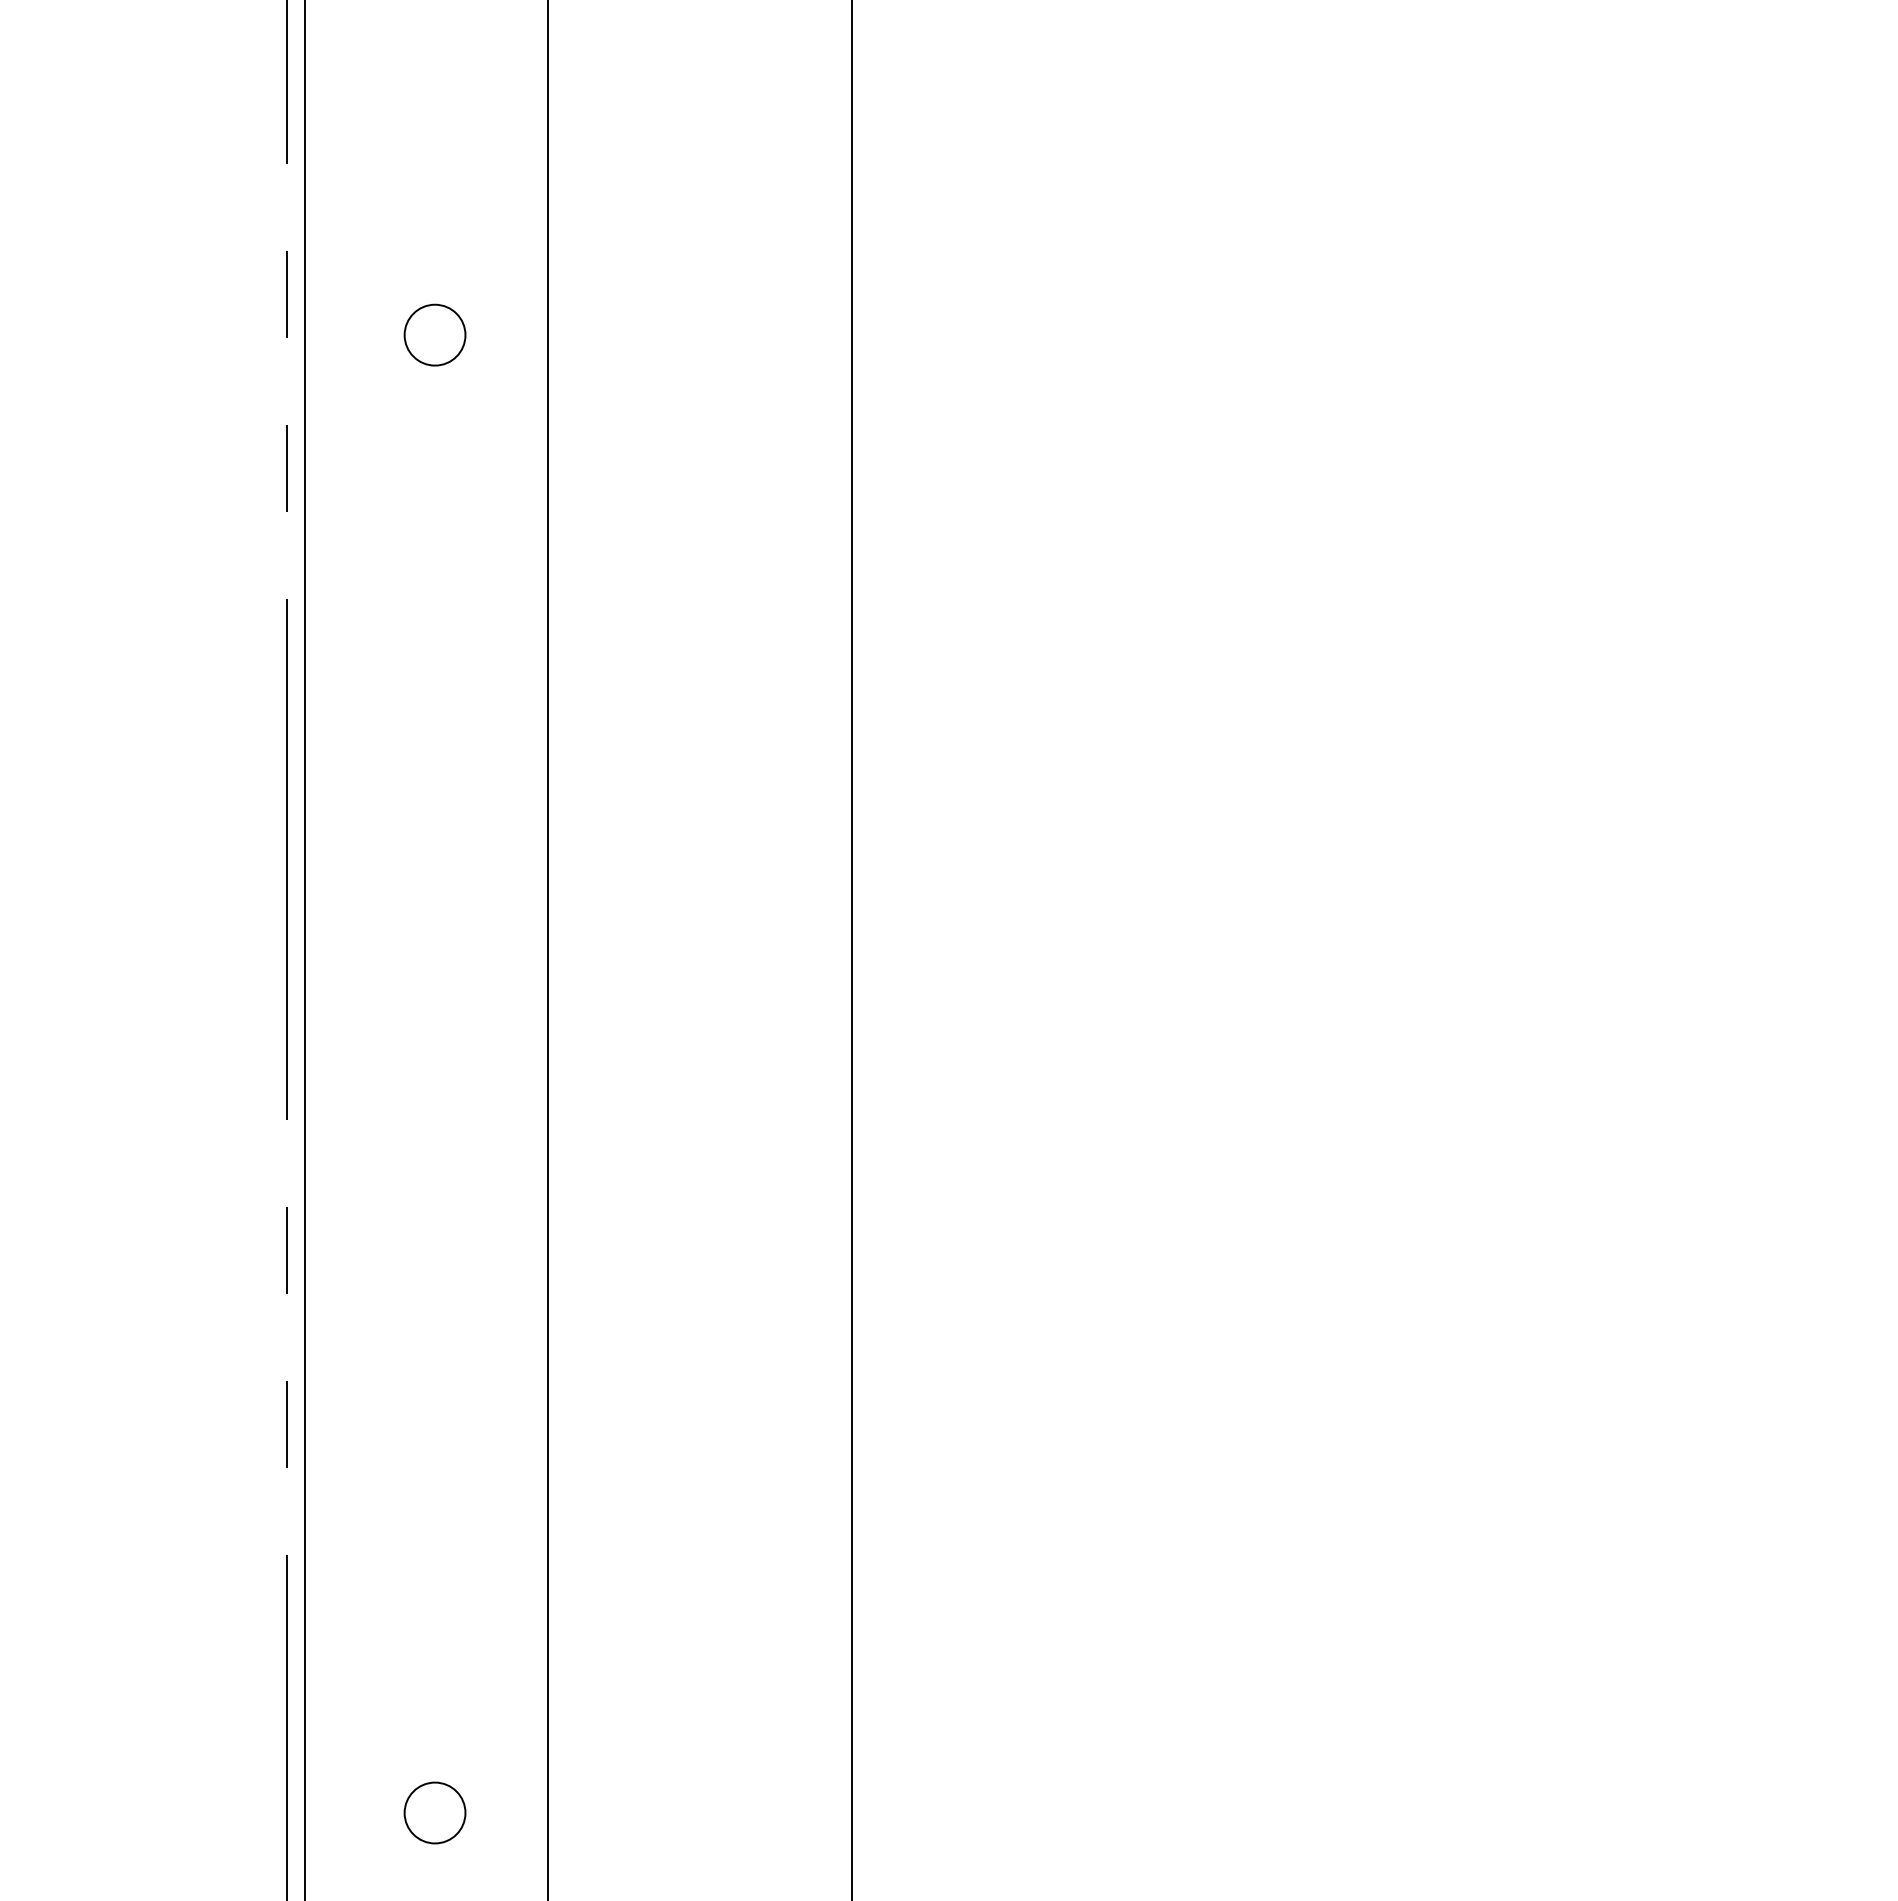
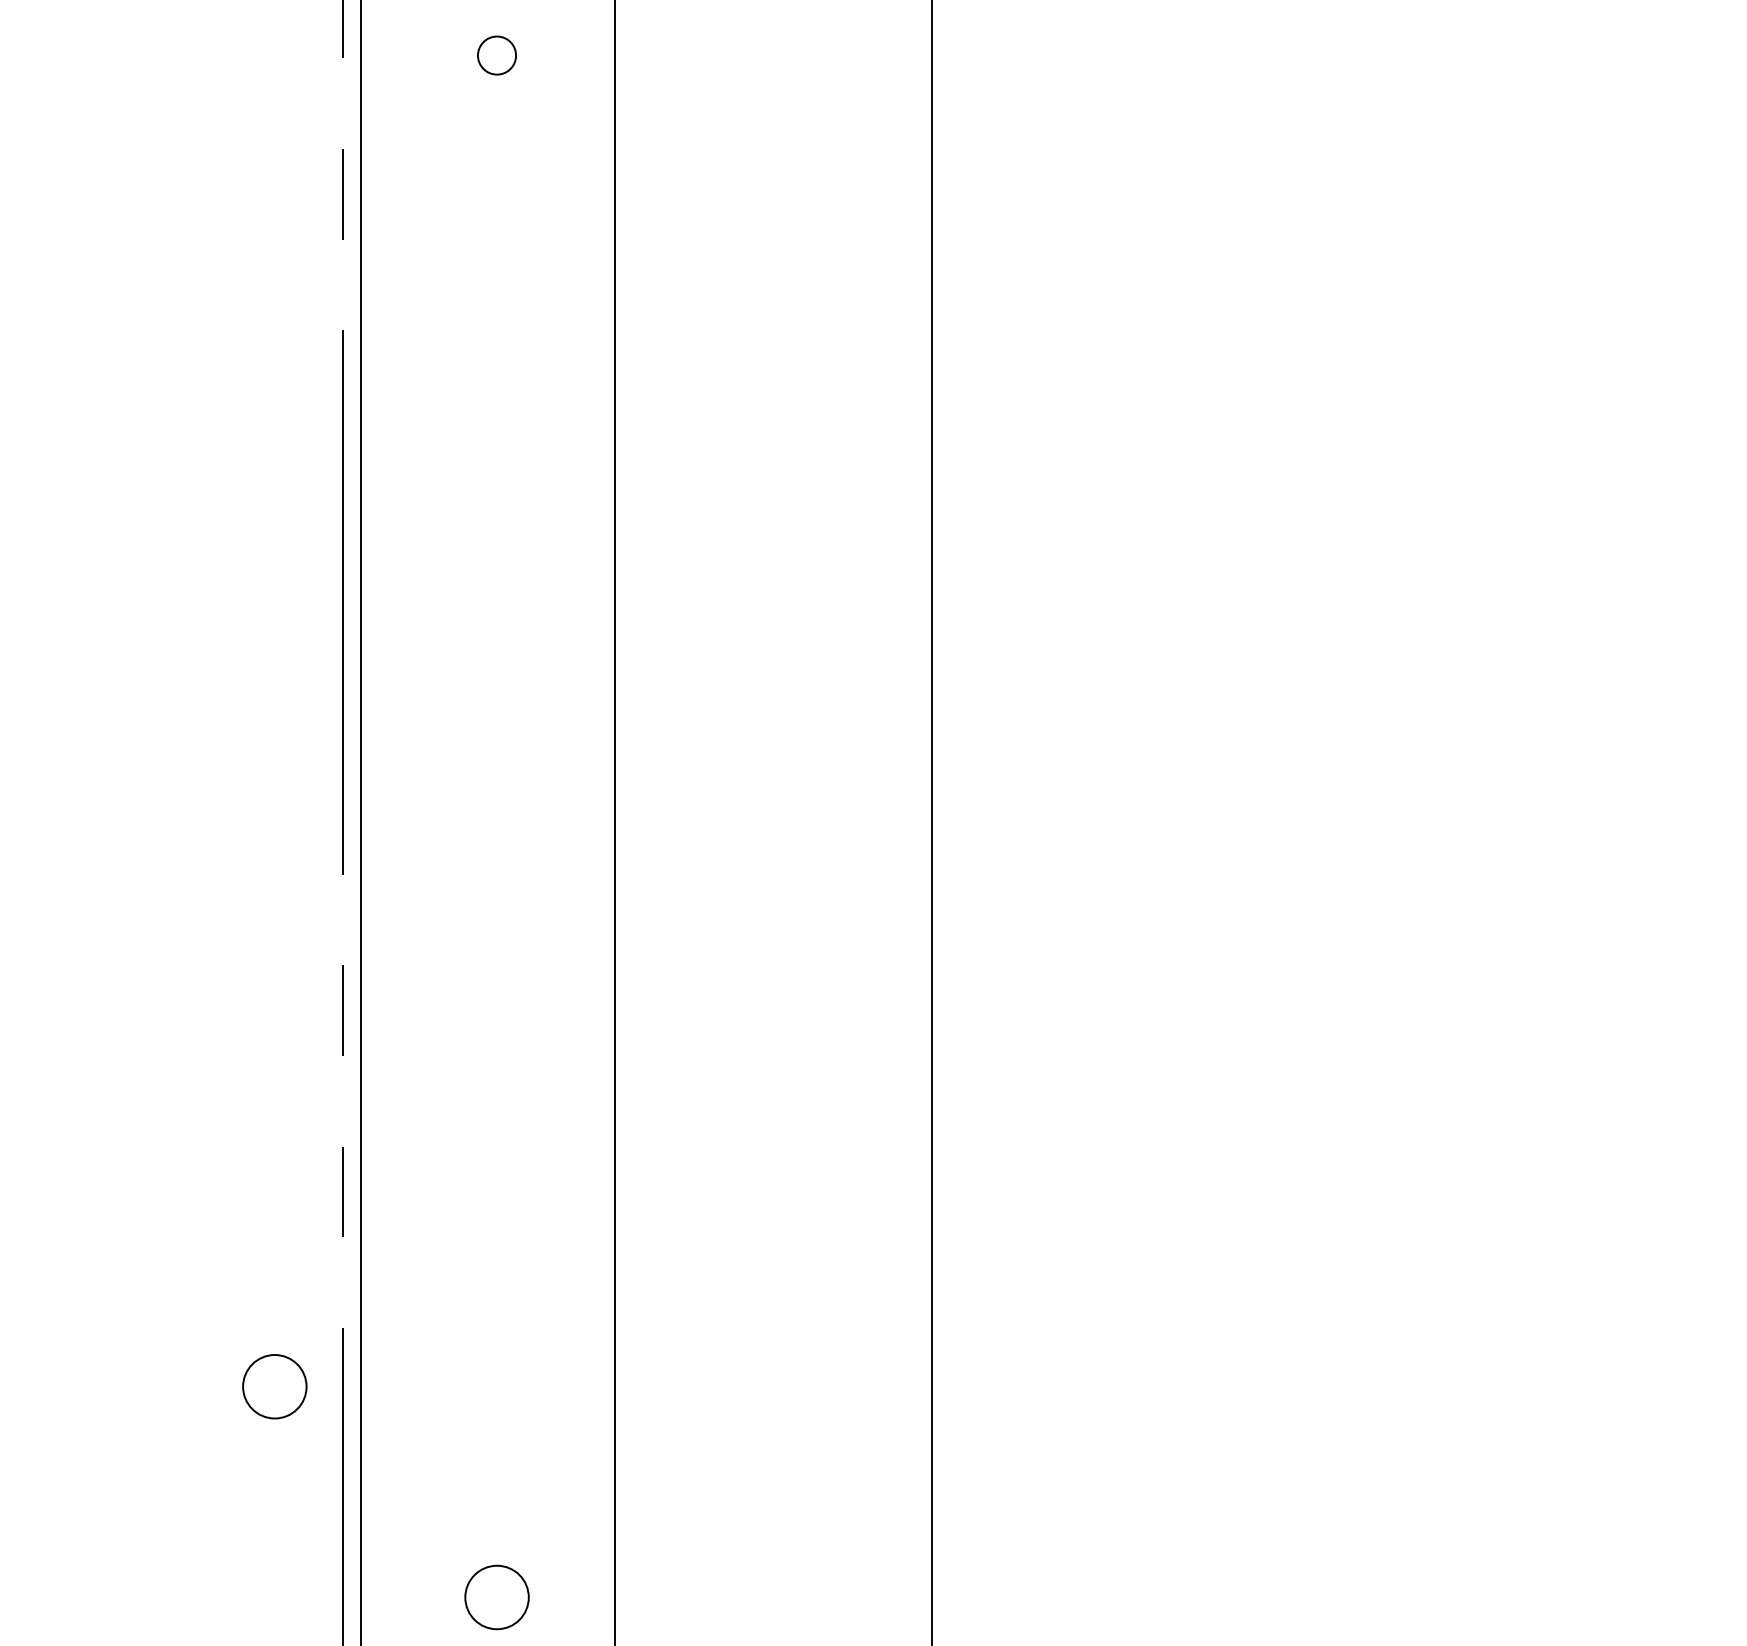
circle: (434, 334) -> (496, 54), size x0.6
circle: (221, 1610) -> (274, 1386), added

